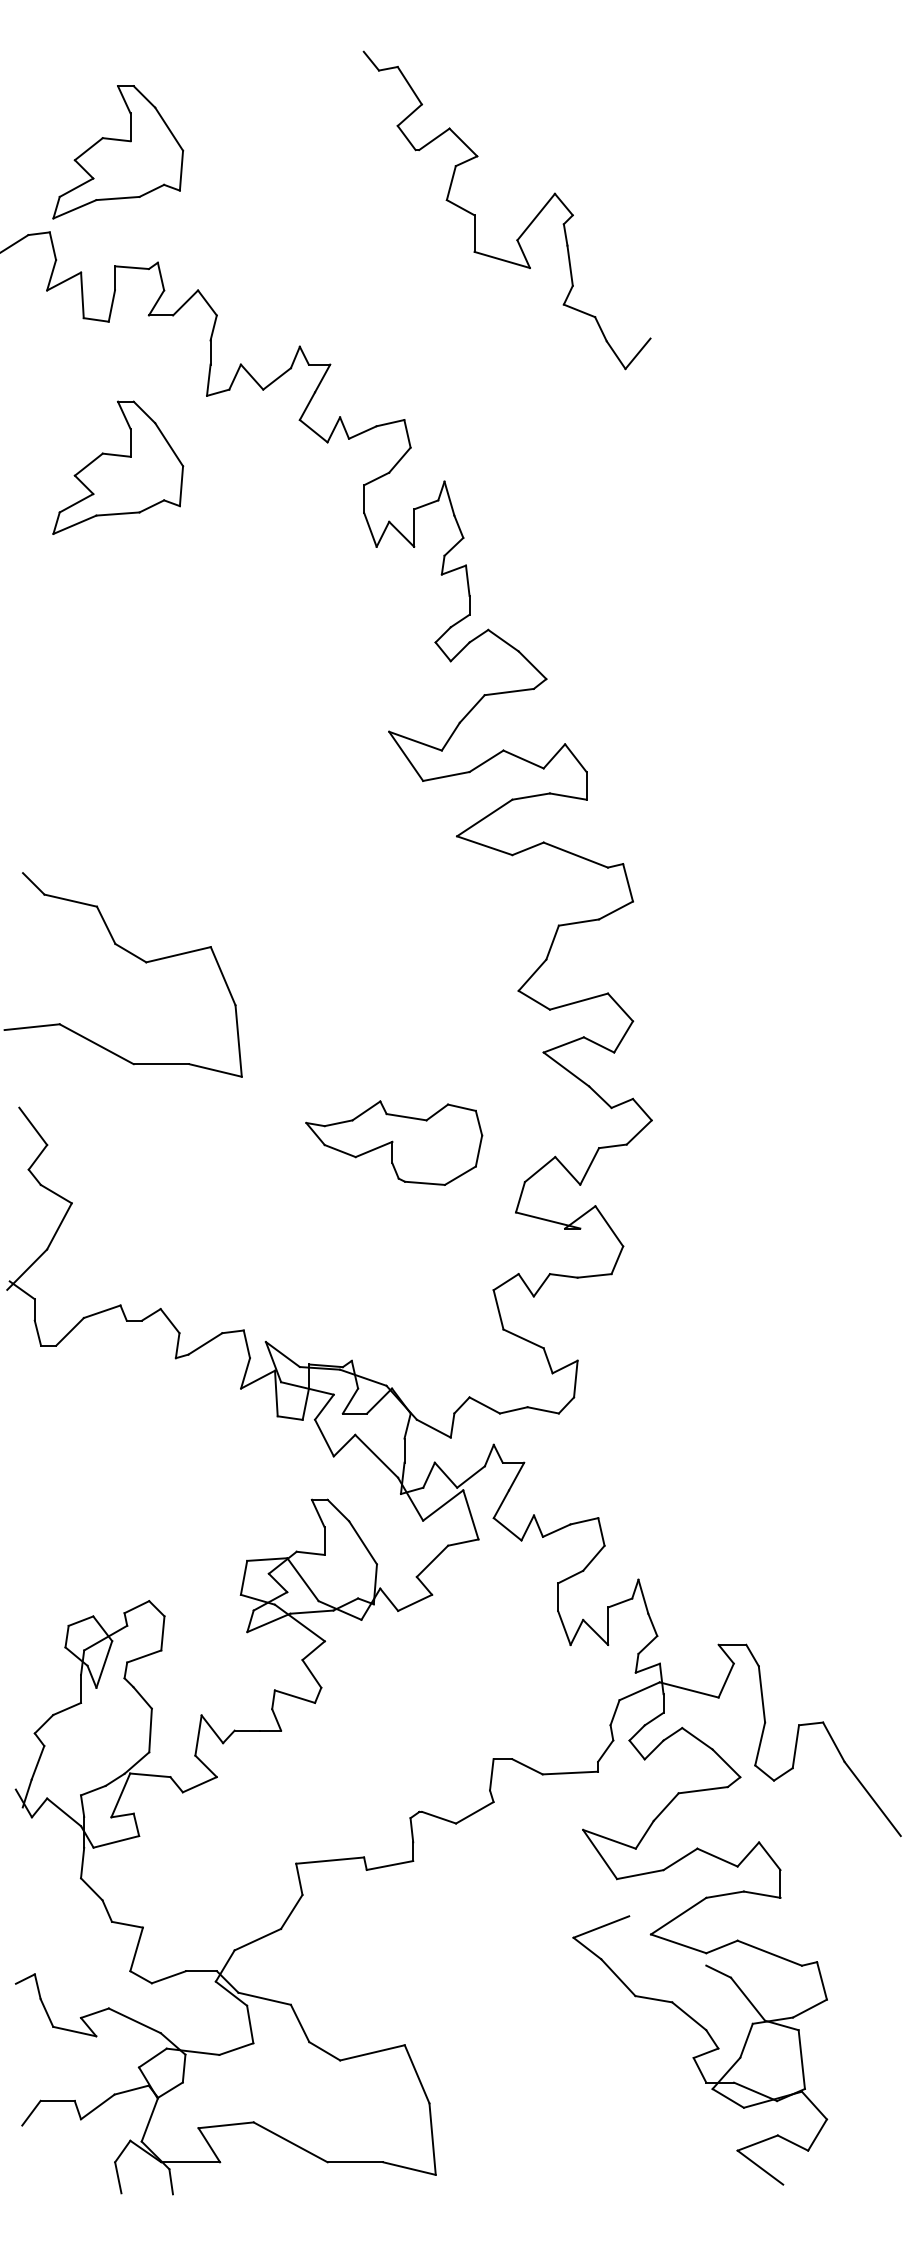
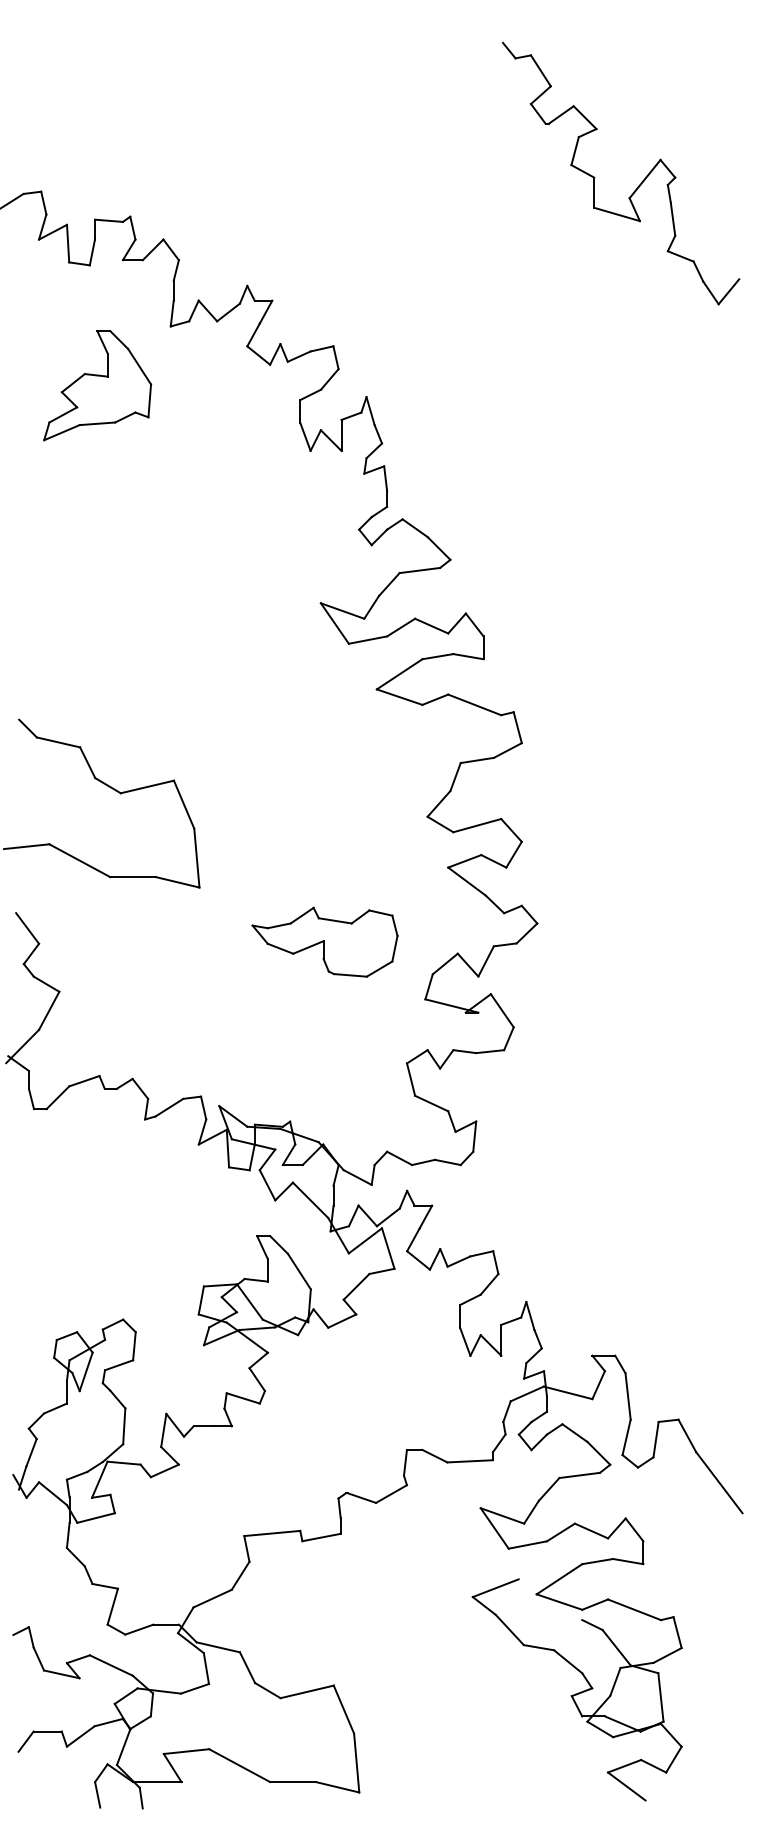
part: (118, 152) -> (97, 125), removed
part: (527, 226) -> (637, 186), moved

